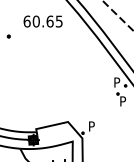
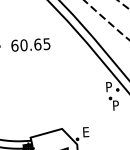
text: (42, 21) -> (30, 44), moved
text: (92, 126) -> (86, 132), P -> E

